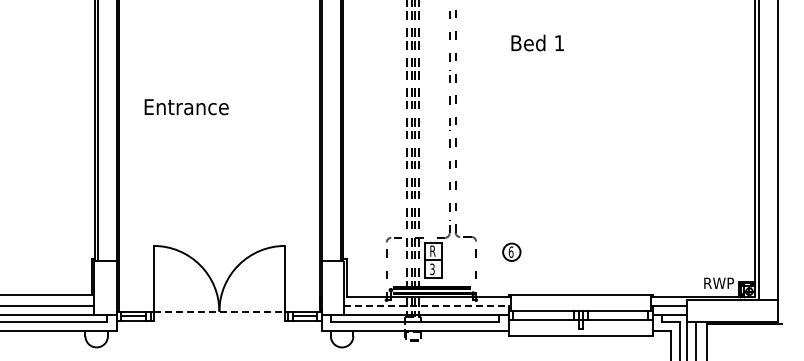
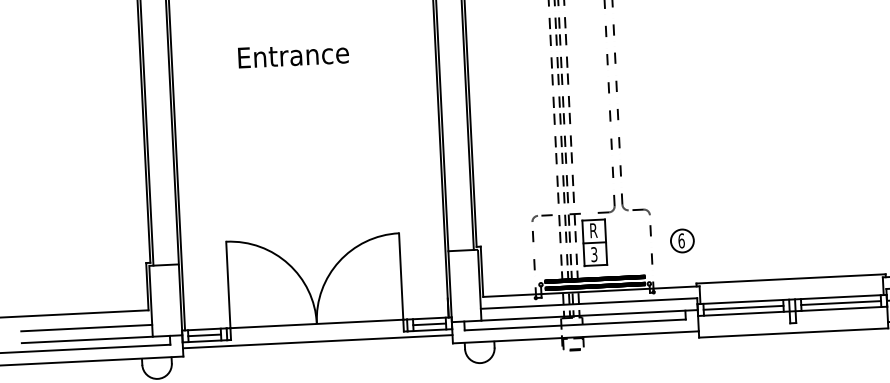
text: (186, 107) -> (293, 56), moved
part: (511, 251) -> (681, 239), moved
line: (427, 306) -> (590, 303), dashed -> solid
line: (219, 311) -> (316, 323), dashed -> solid
line: (543, 315) -> (743, 308), added
line: (617, 315) -> (840, 303), added
line: (218, 325) -> (316, 342), added

